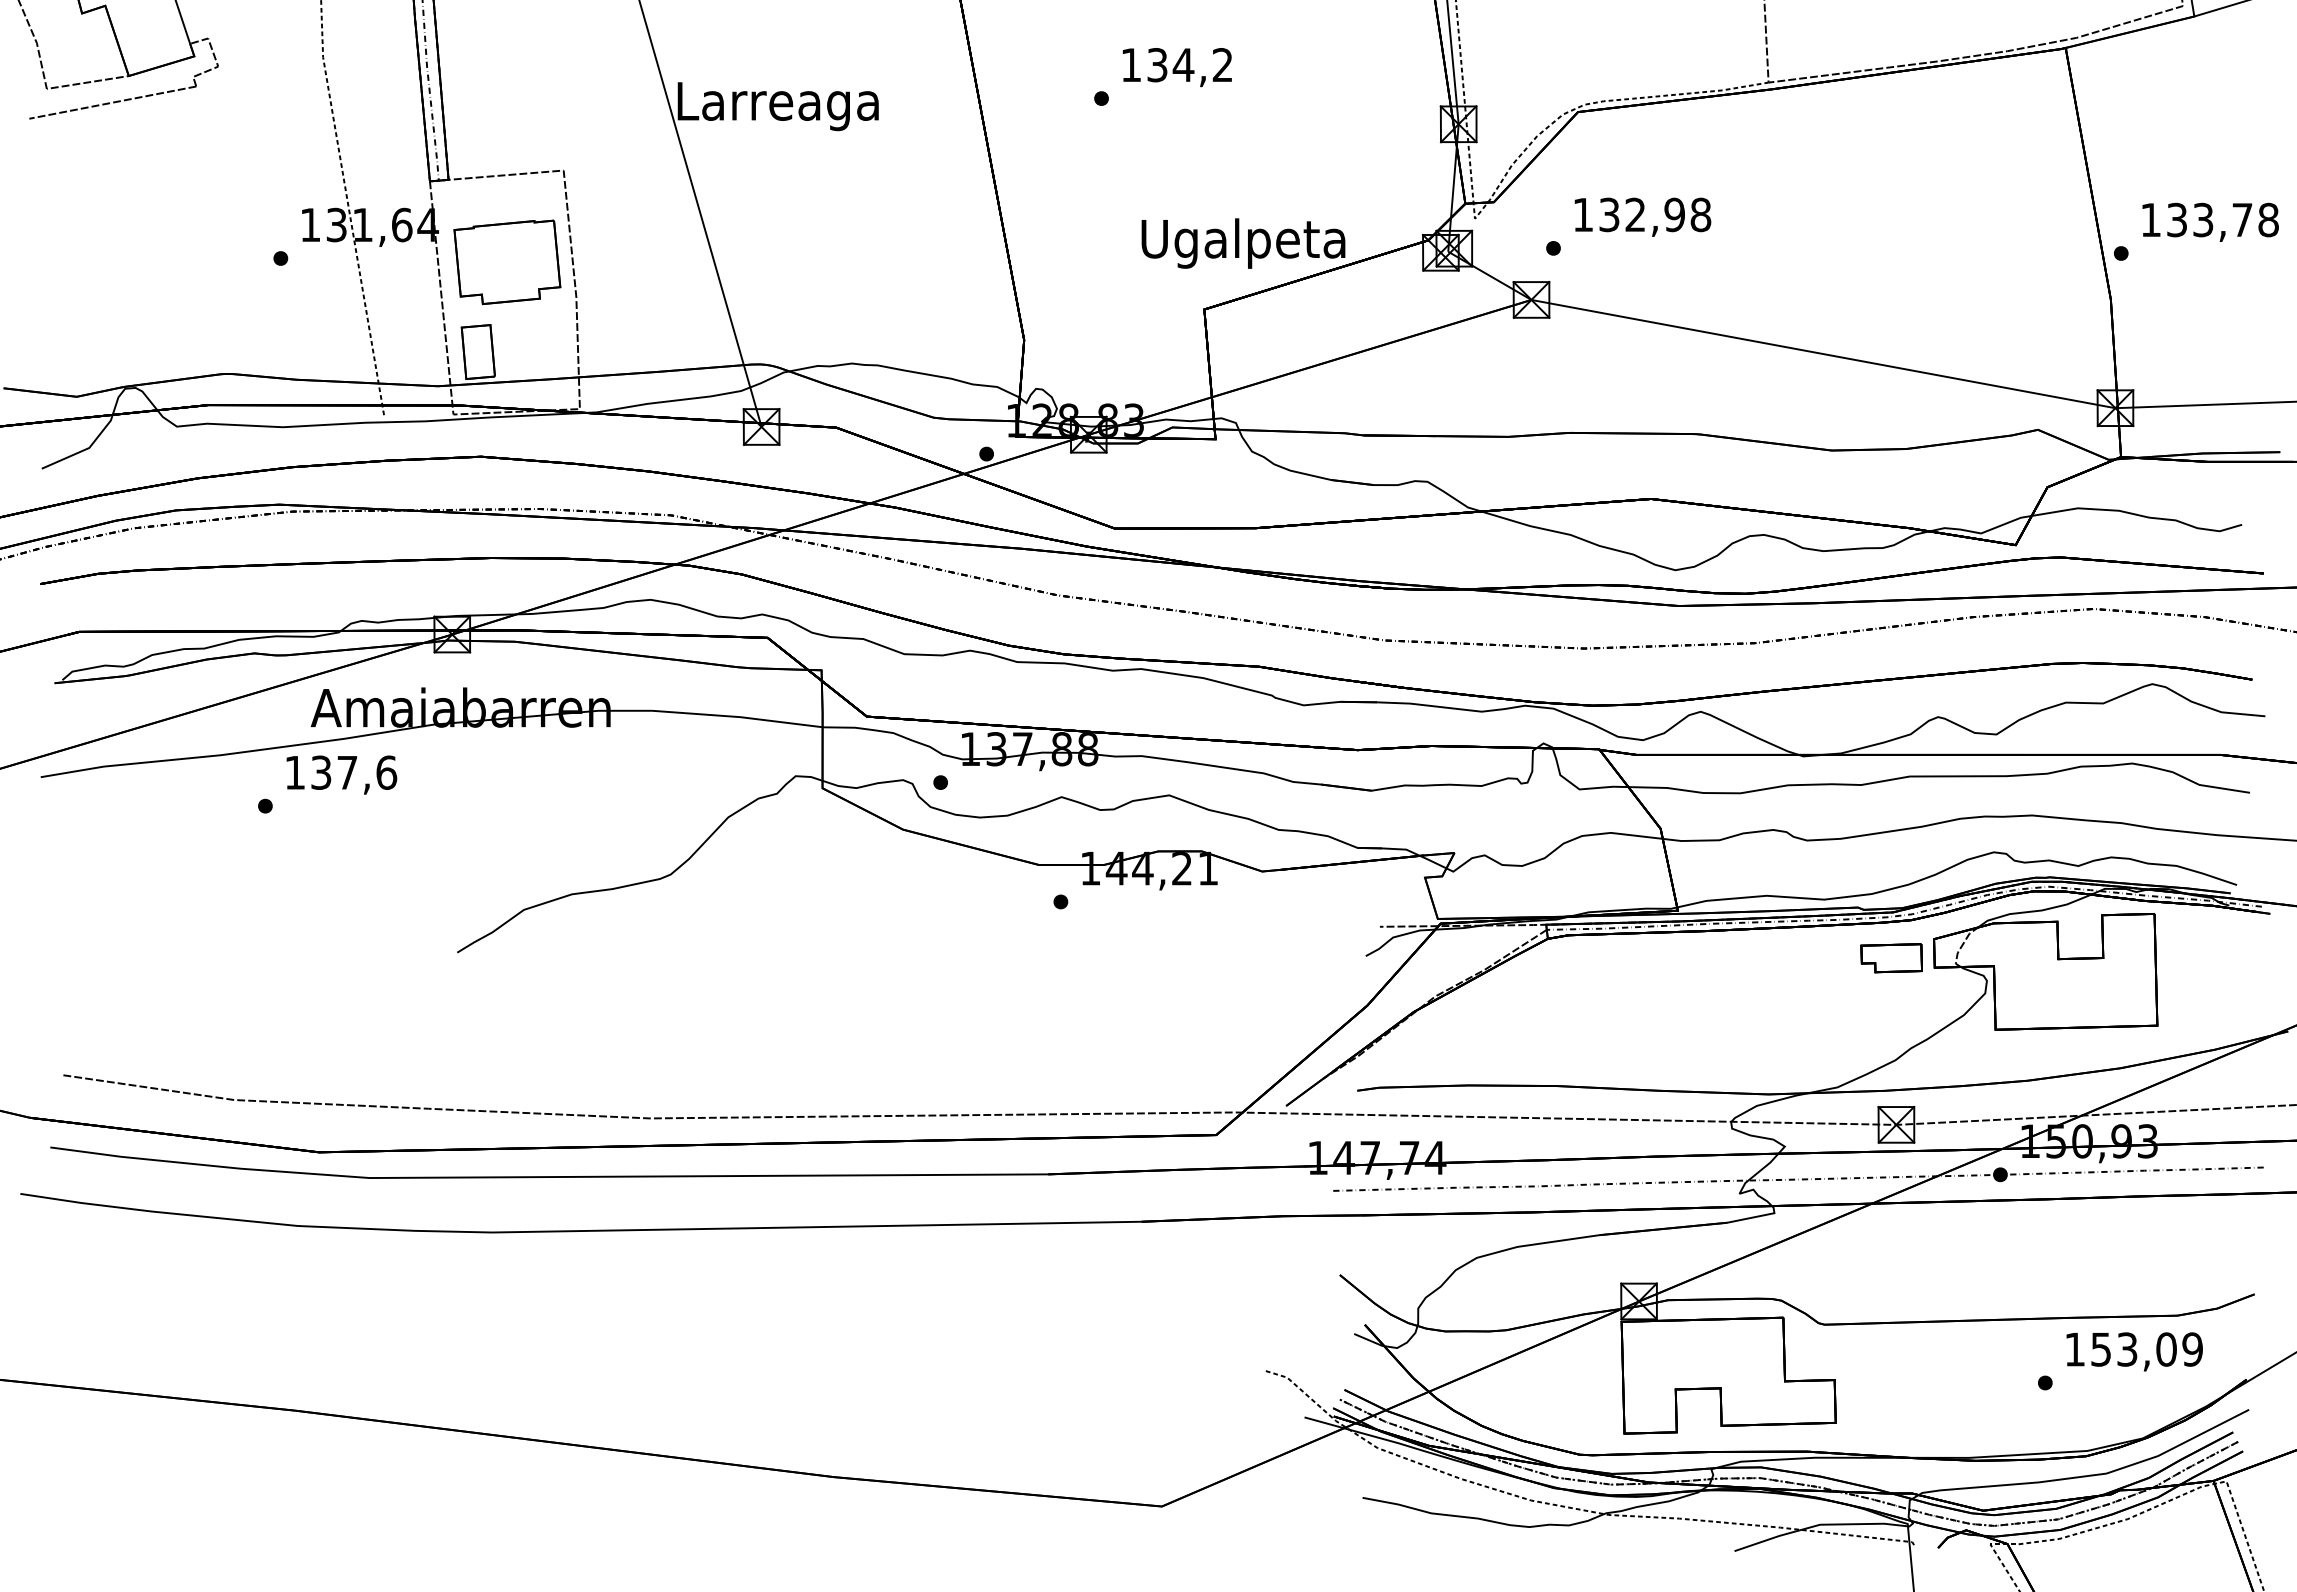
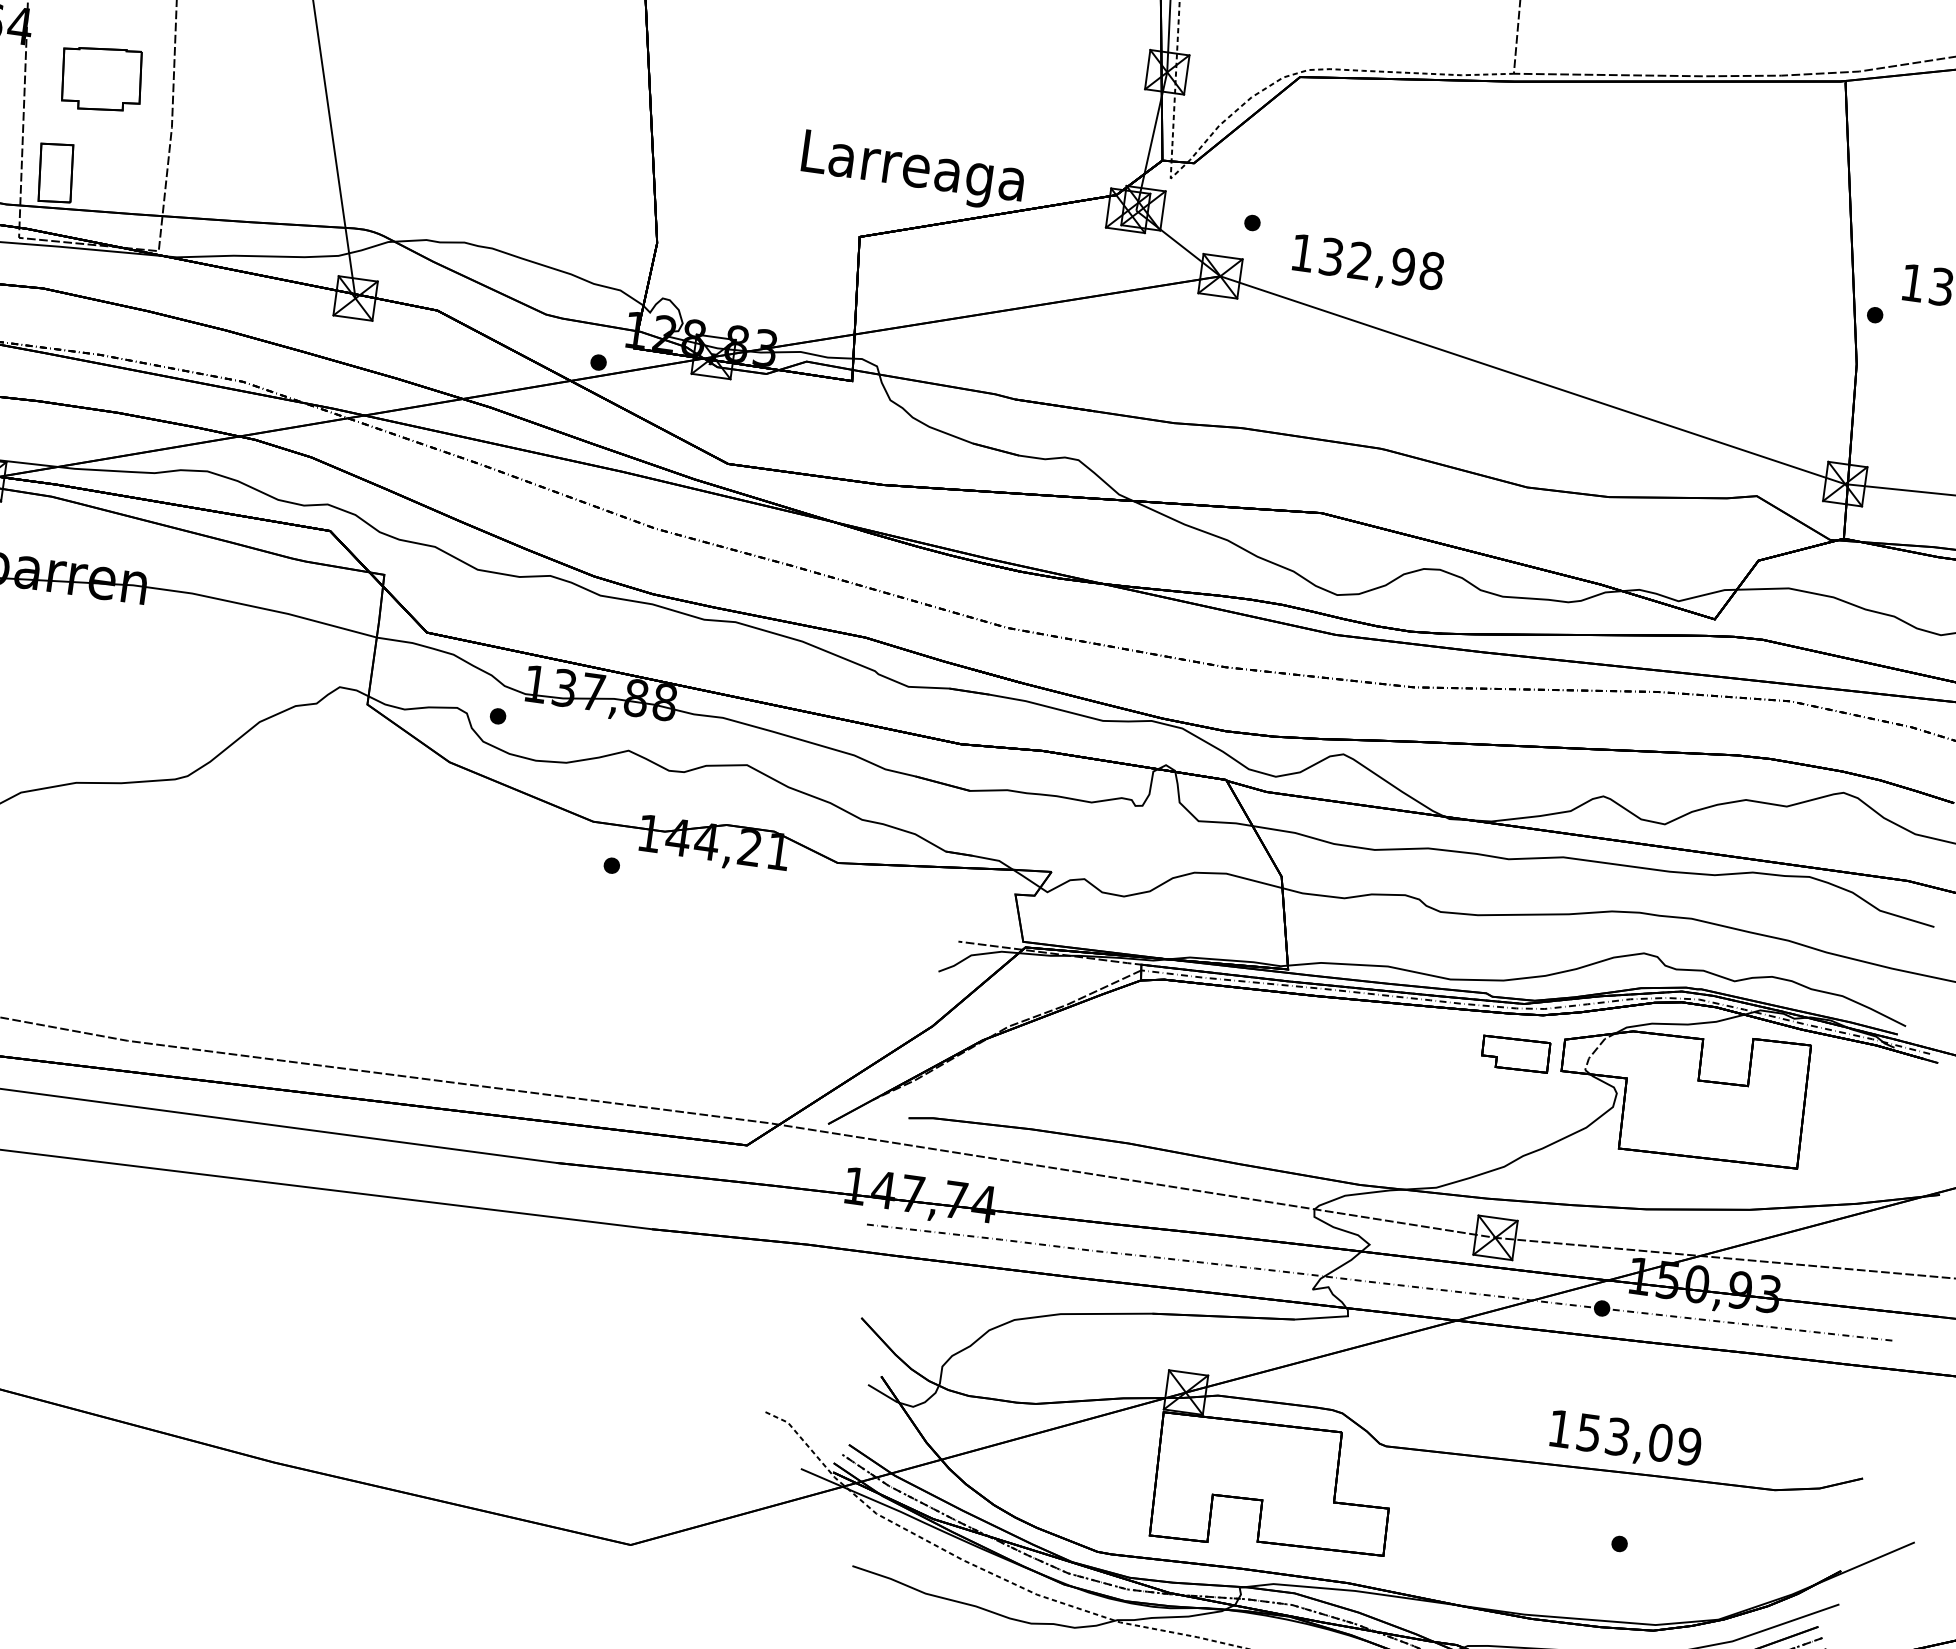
text: (1642, 216) -> (1367, 263), moved
text: (1243, 243) -> (912, 170), Ugalpeta -> Larreaga
part: (507, 262) -> (101, 79), size x0.7
text: (2134, 1351) -> (1625, 1440), moved

